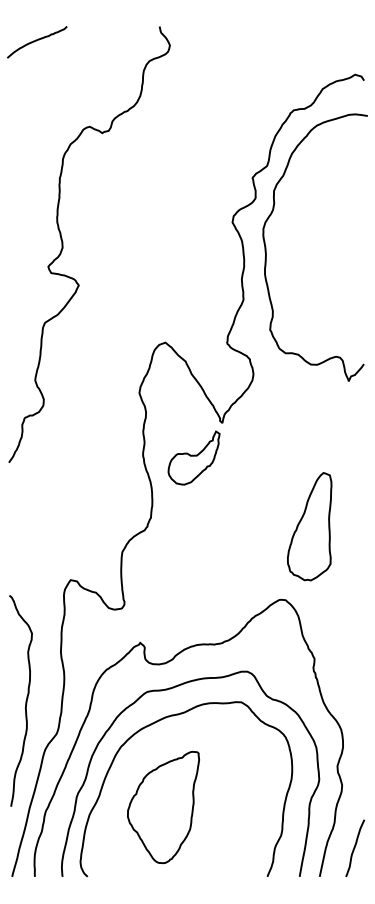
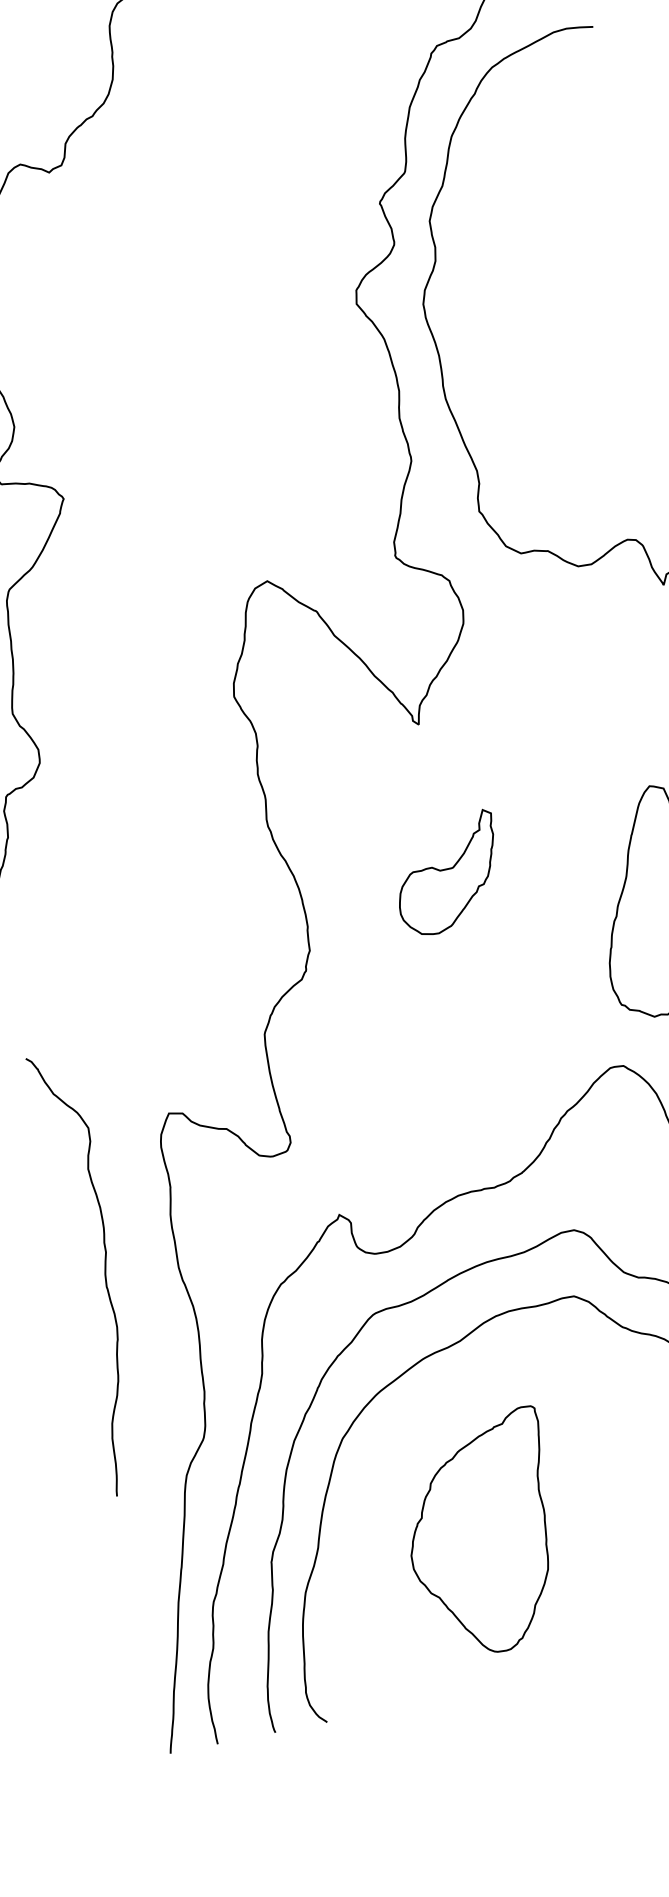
part: (193, 457) -> (446, 873), moved
curve: (25, 700) -> (102, 1270), moved
part: (163, 807) -> (483, 1534), moved

